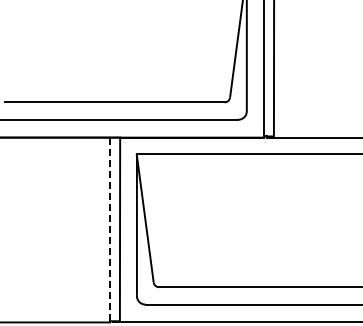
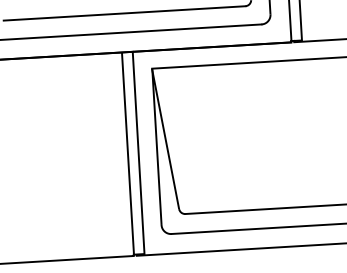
line: (110, 229) -> (128, 153), dashed -> solid

